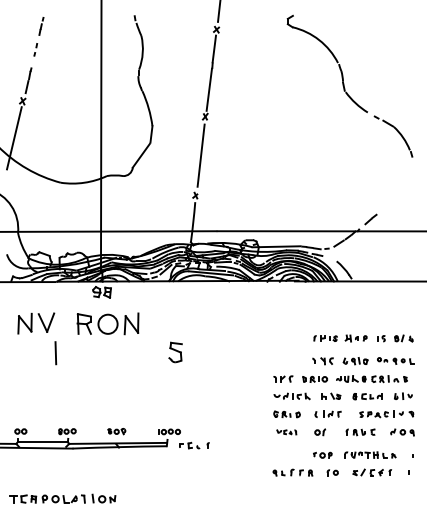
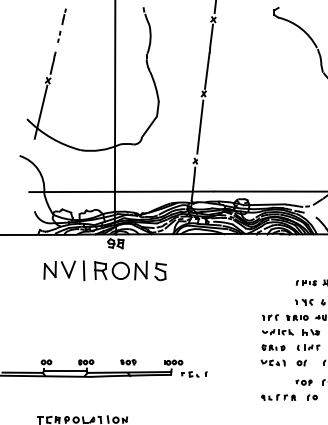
part: (175, 352) -> (160, 271), moved
line: (55, 353) -> (83, 271), moved
part: (286, 432) -> (273, 363), size x1.43

